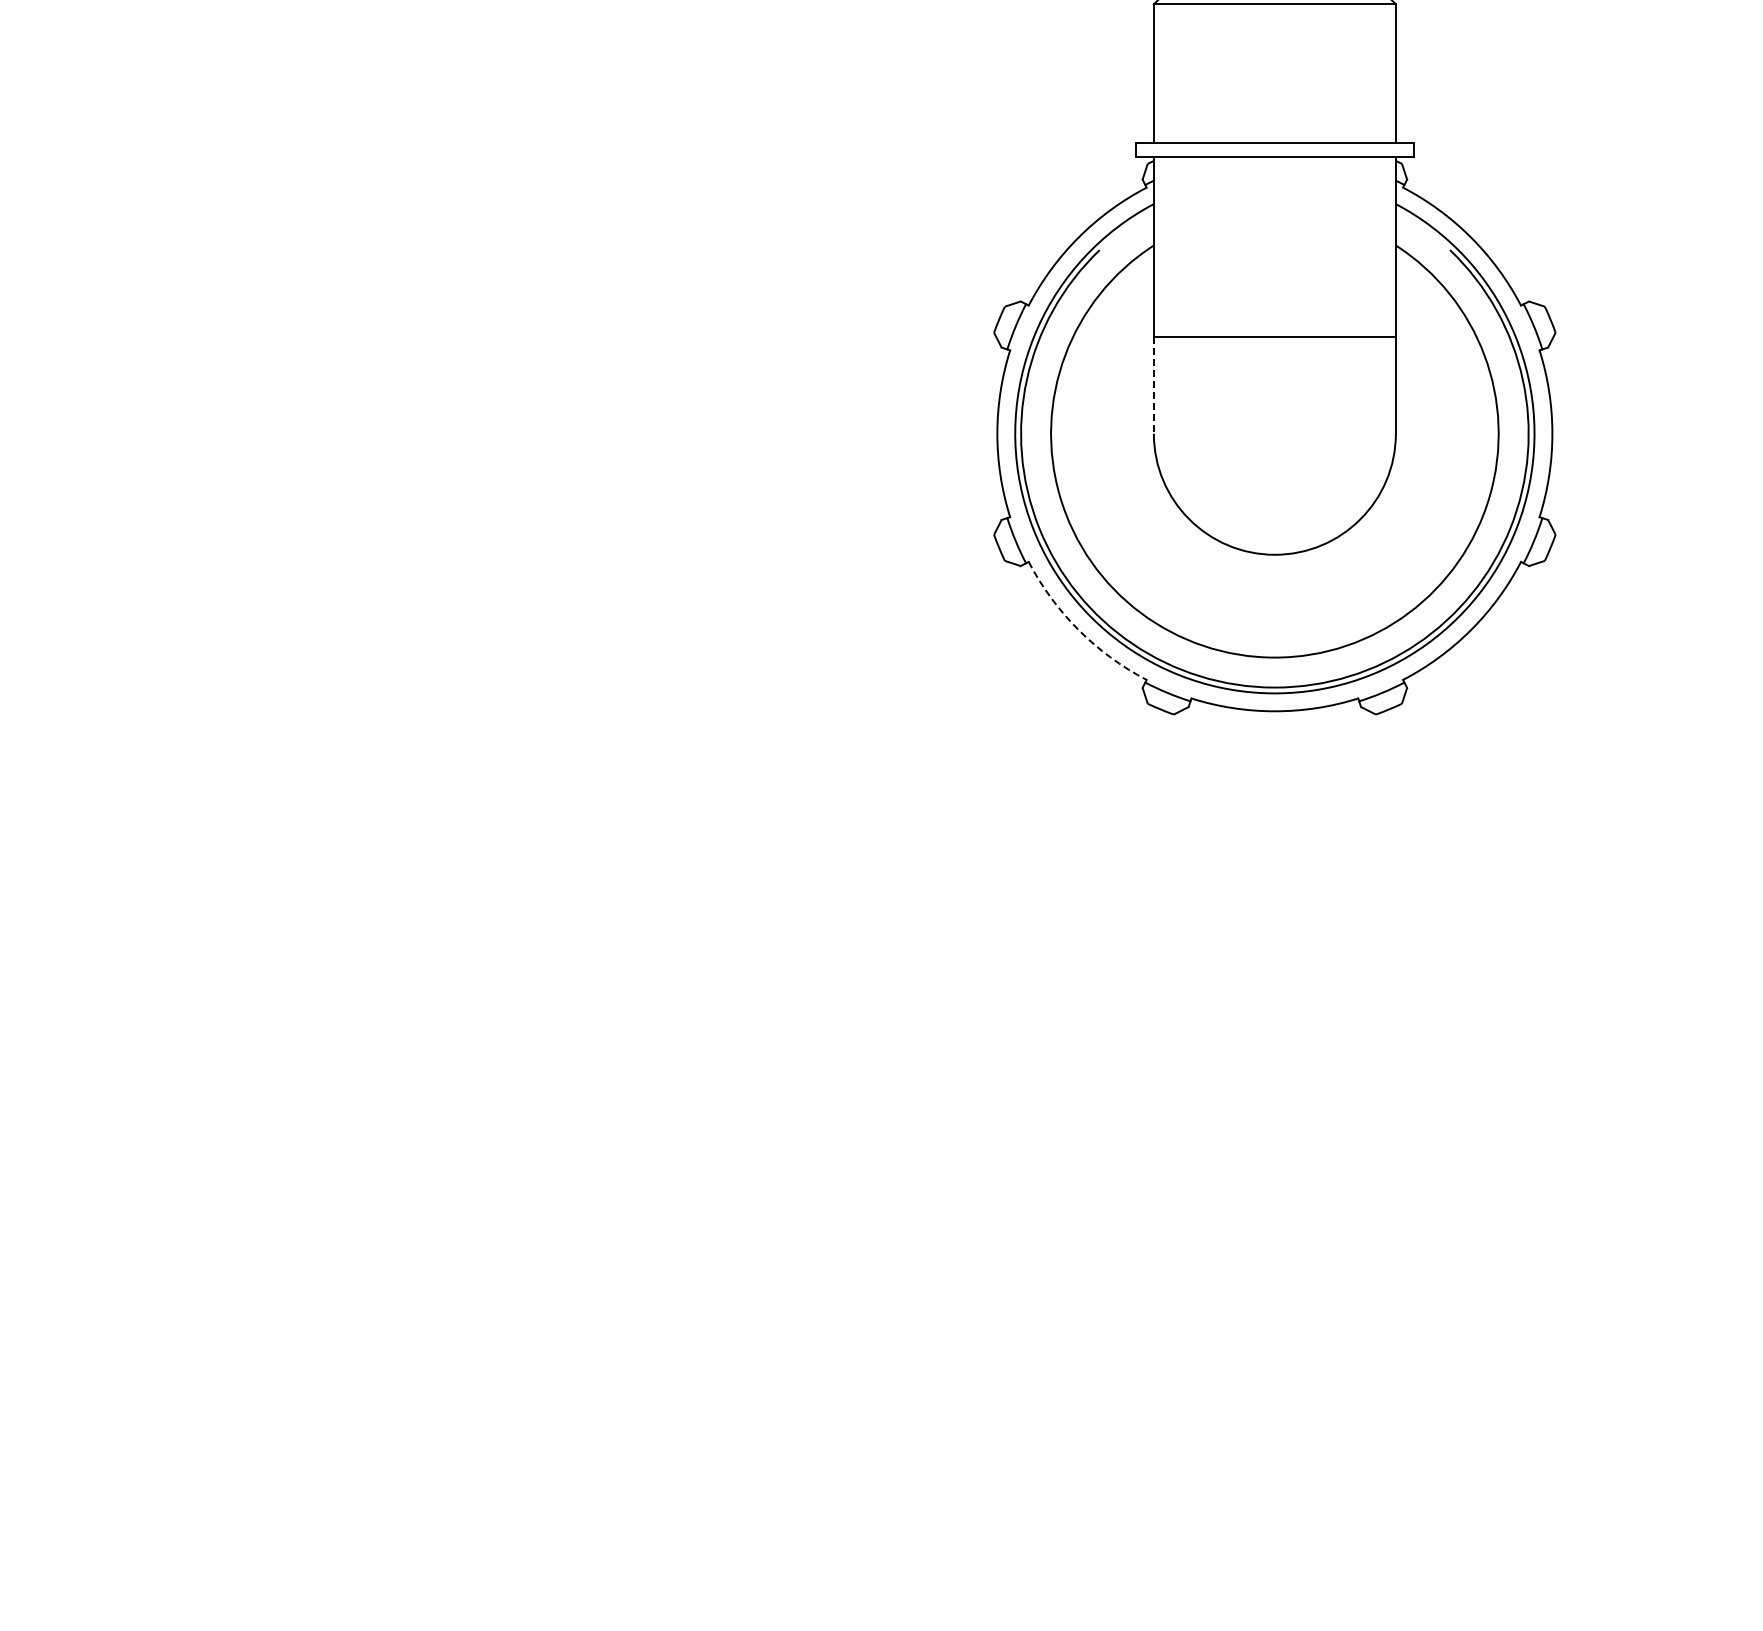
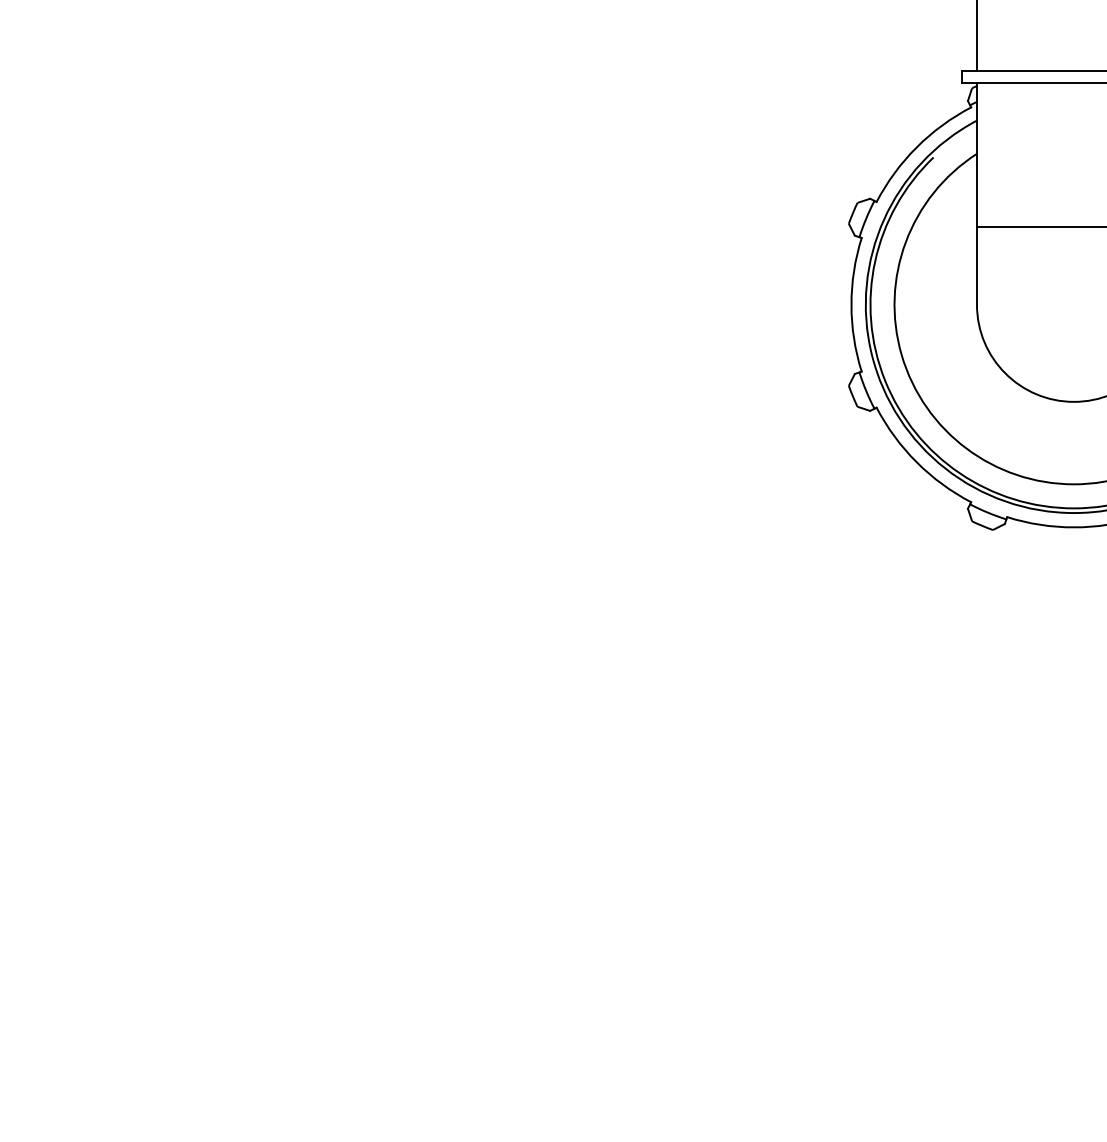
line: (1153, 385) -> (976, 266), dashed -> solid
arc: (1078, 630) -> (916, 462), dashed -> solid

